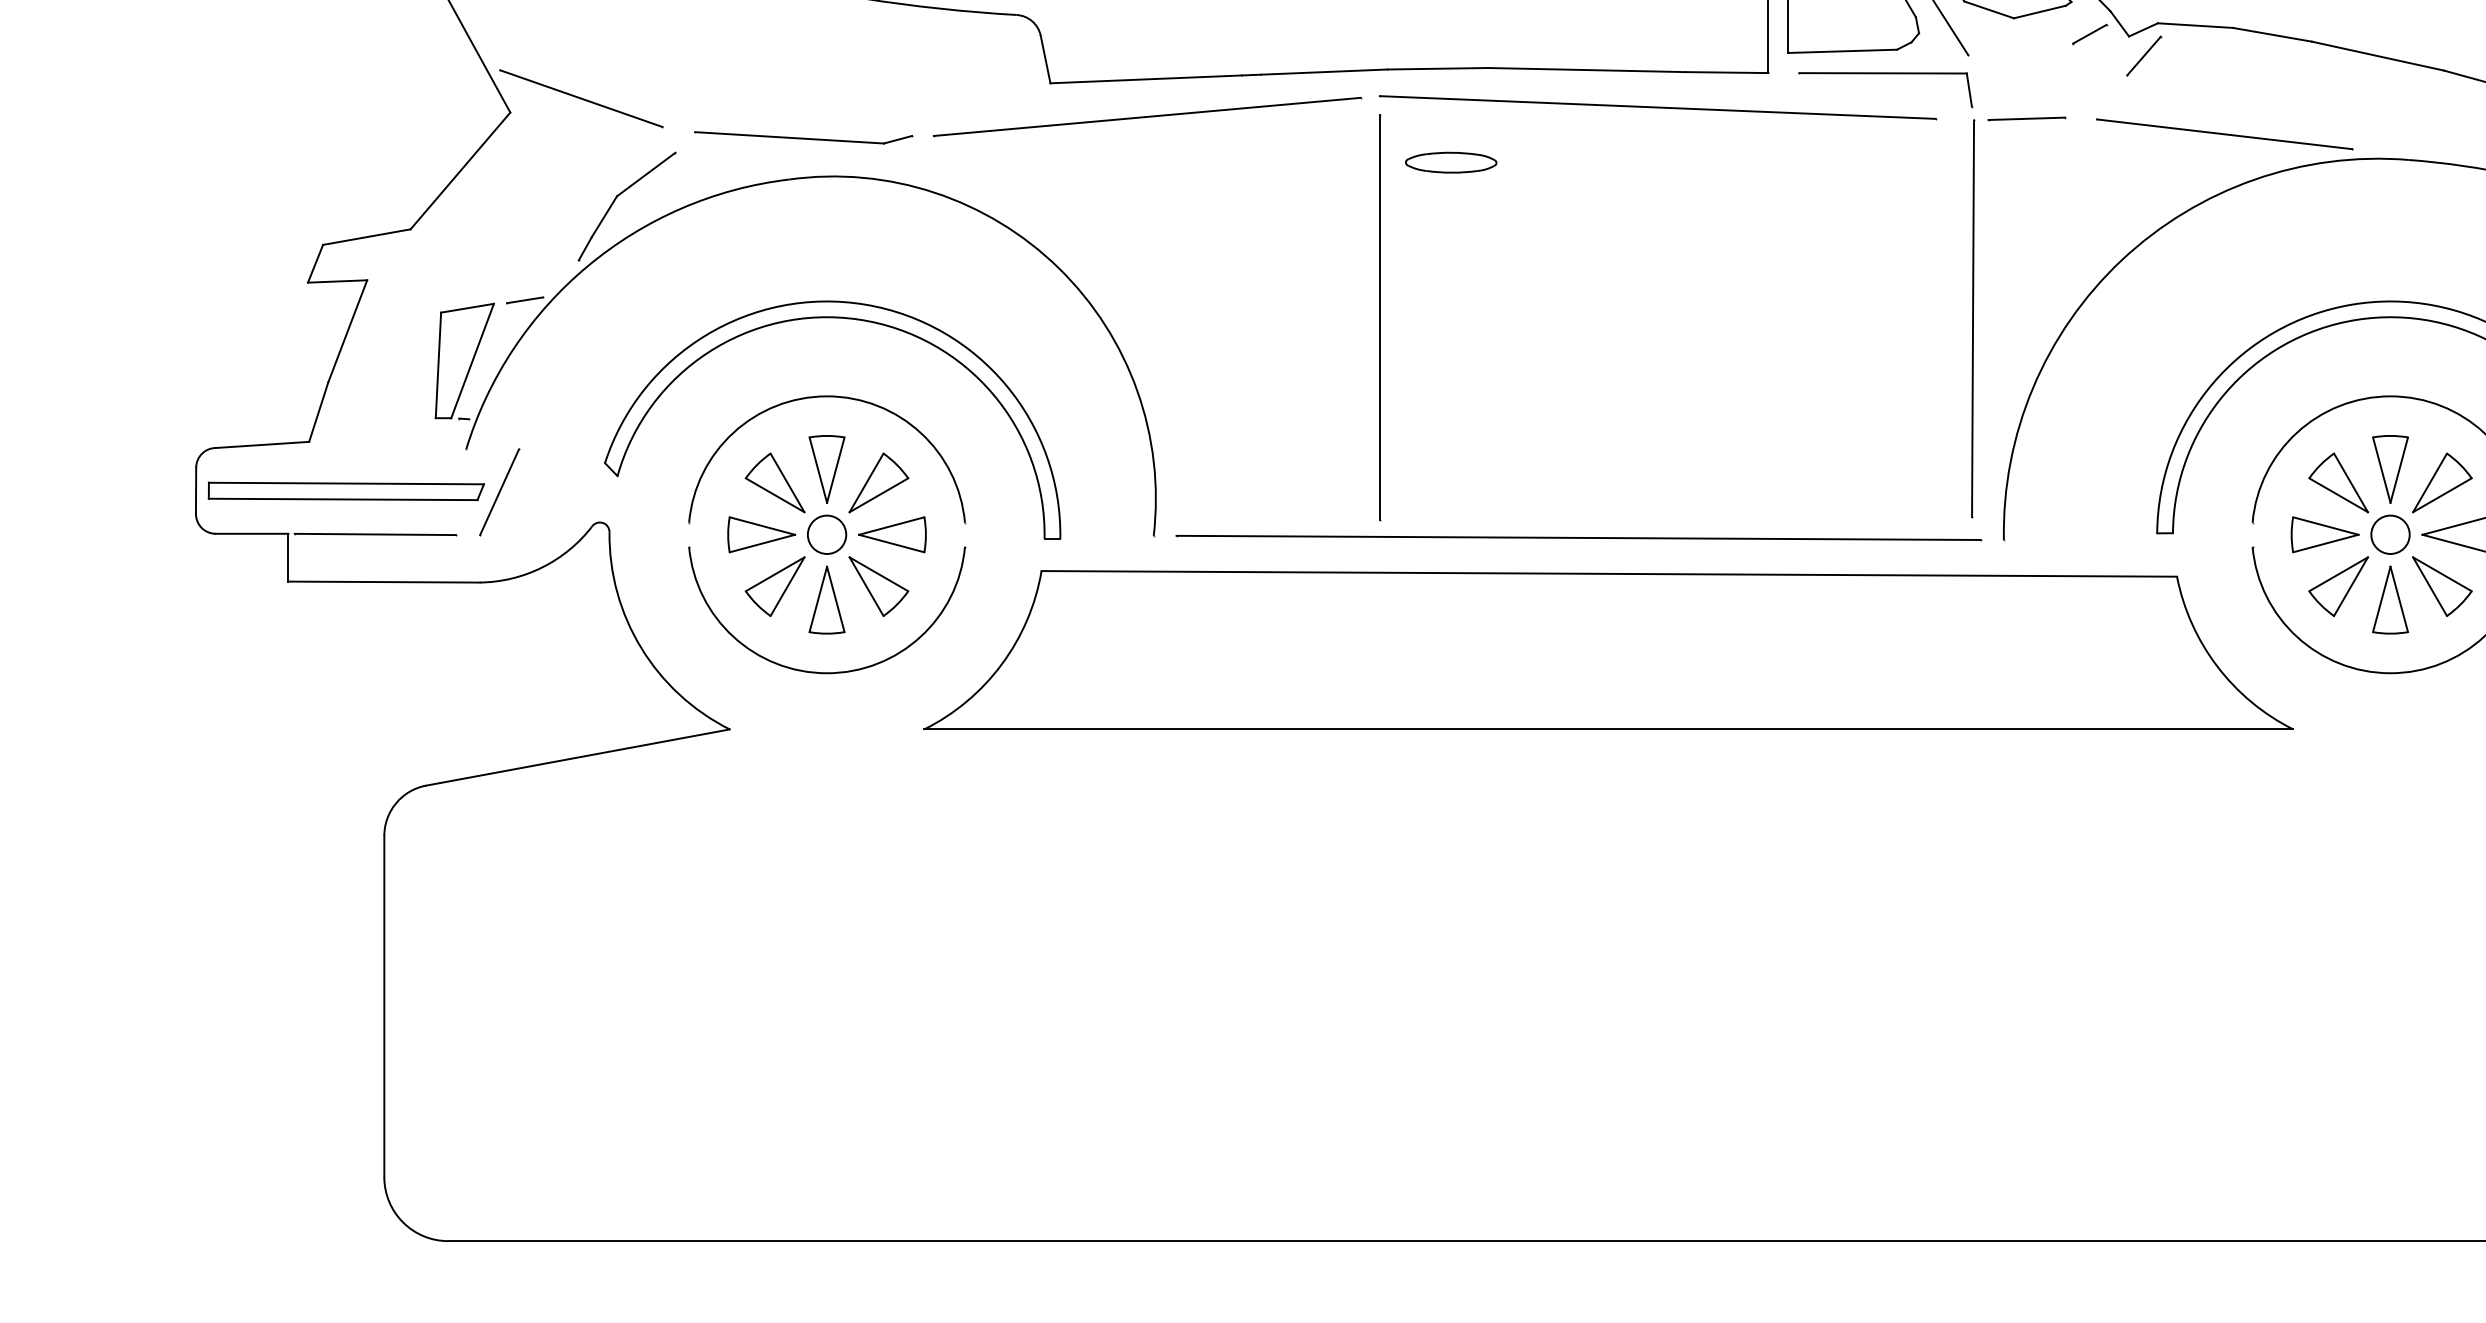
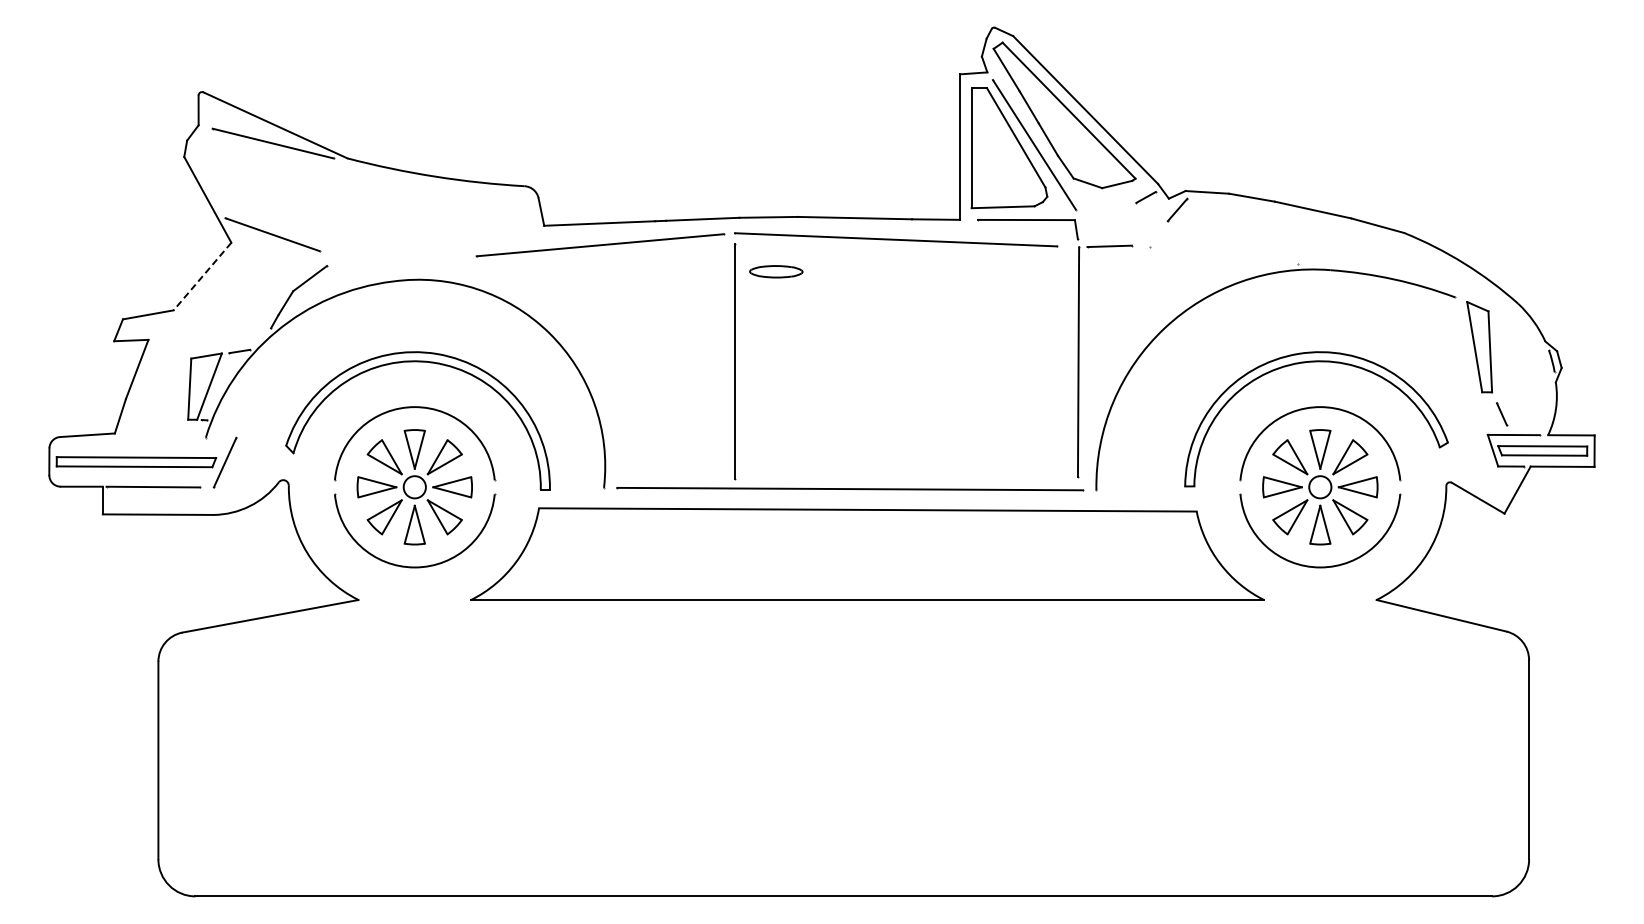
line: (2225, 132) -> (1224, 254), removed
part: (804, 138) -> (401, 257), removed
line: (460, 170) -> (202, 276), solid -> dashed

